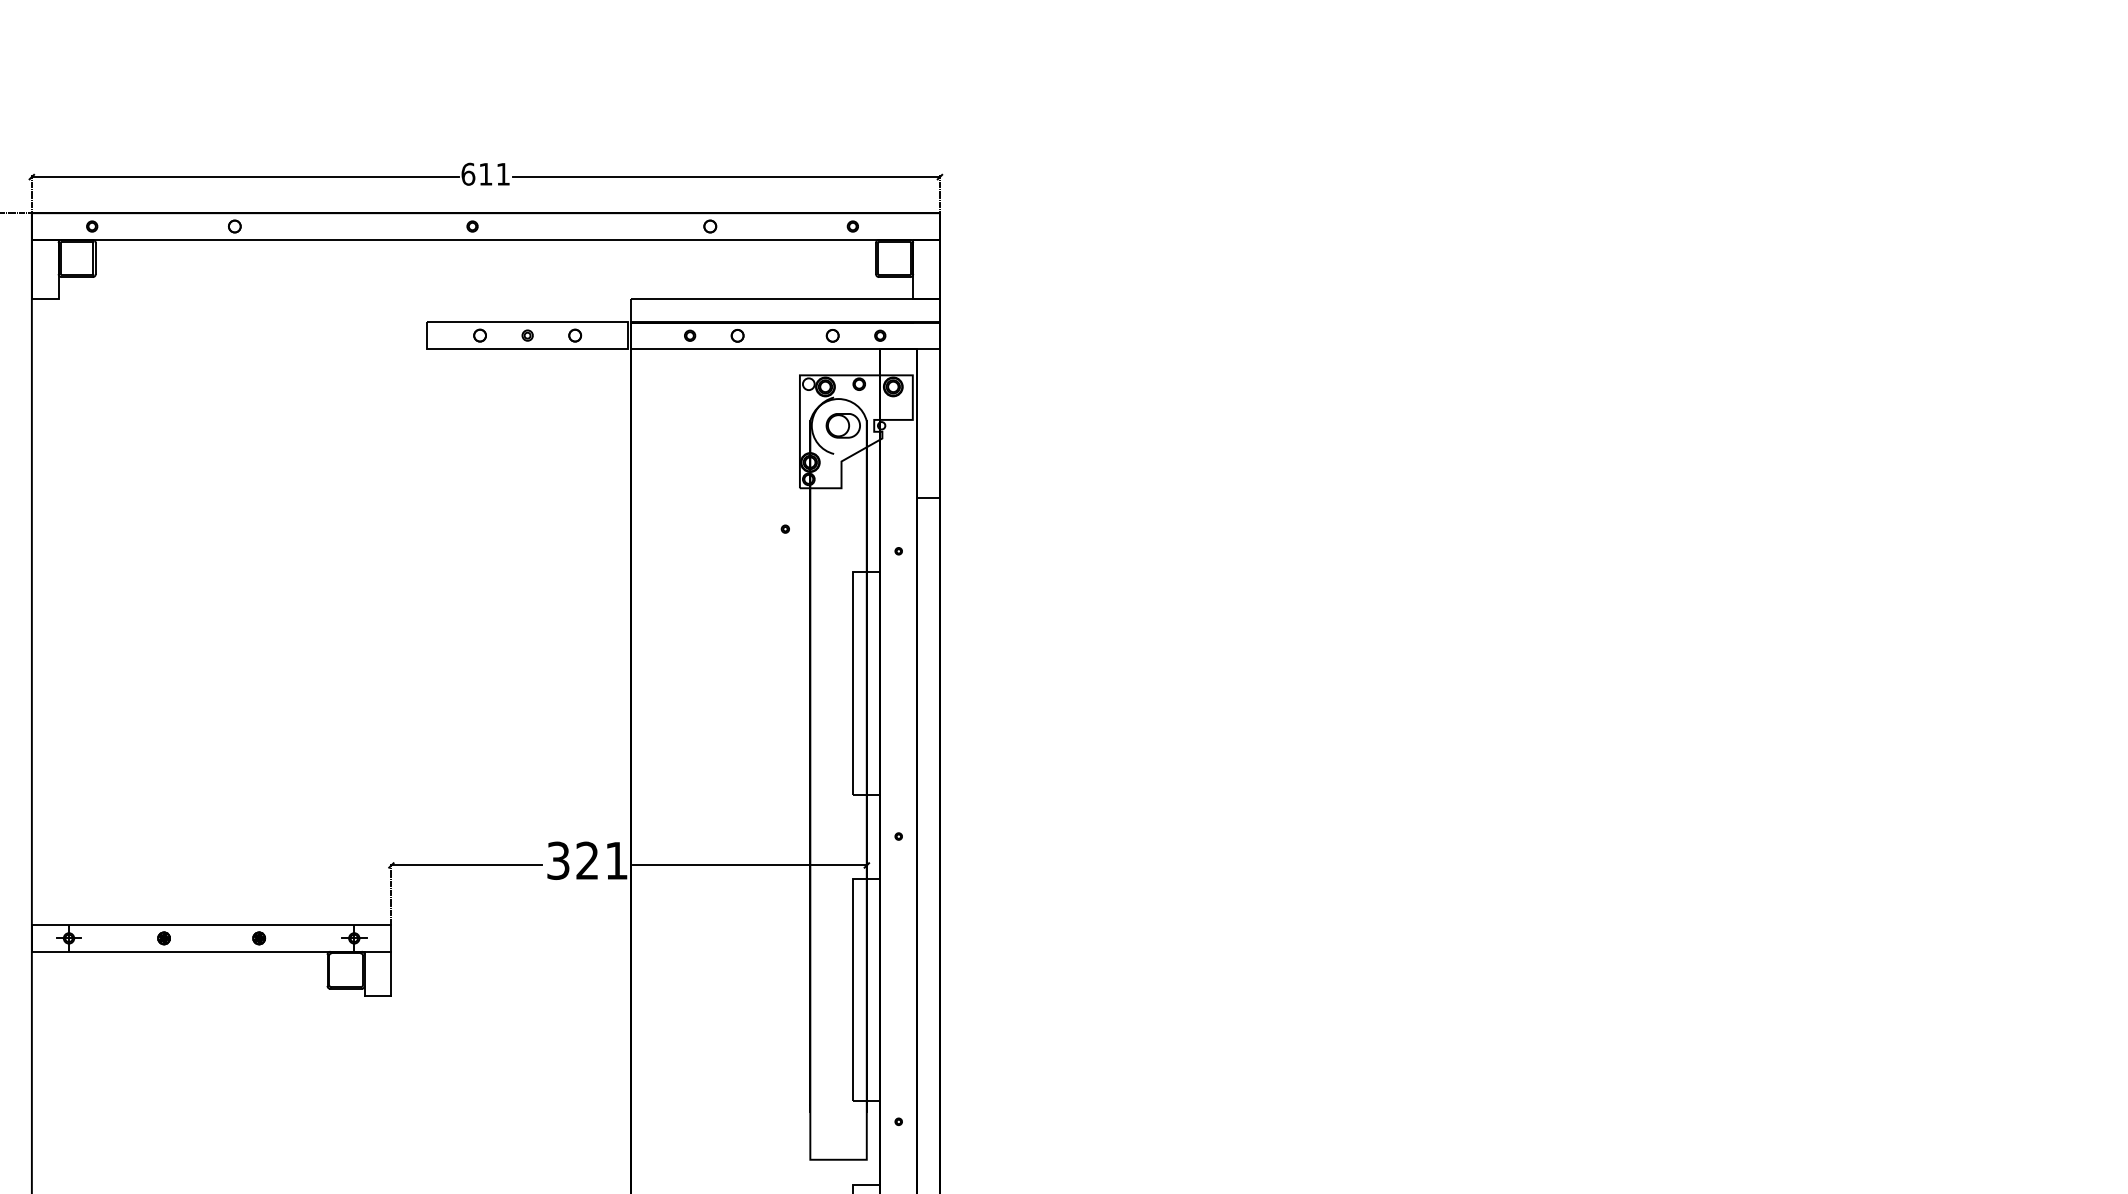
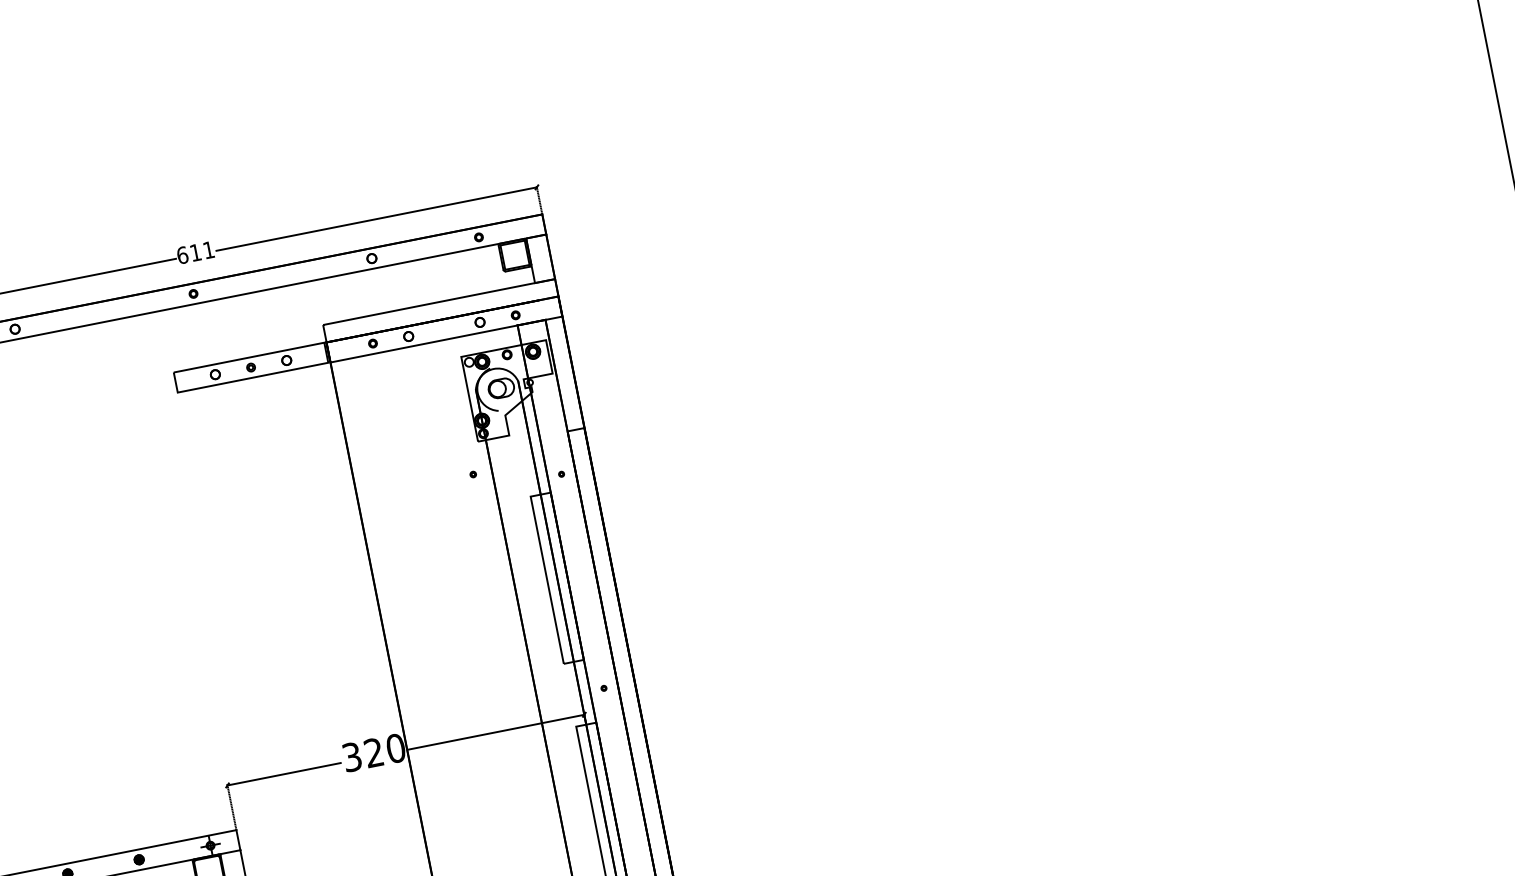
text: (616, 860) -> (395, 748), 321 -> 320

